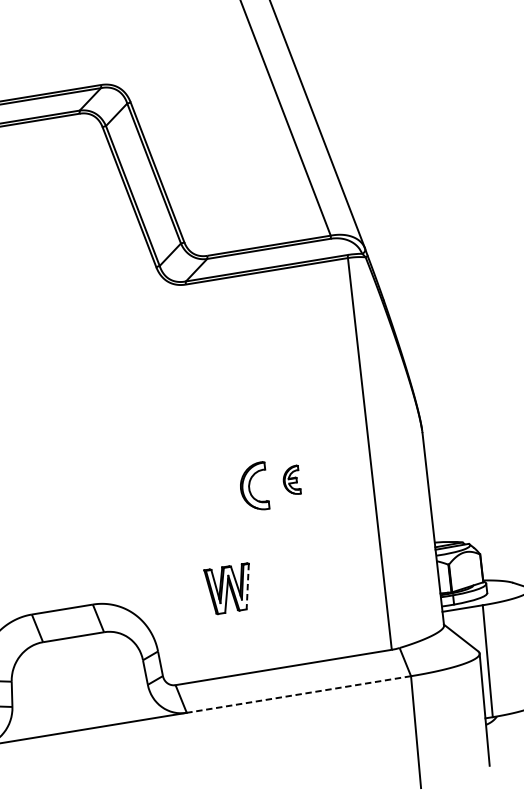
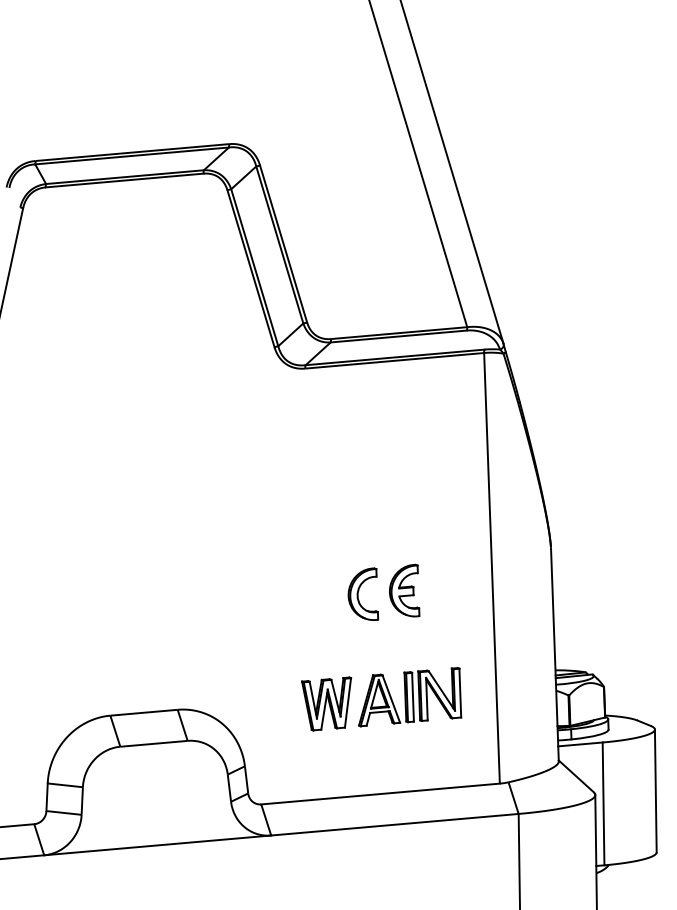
part: (291, 480) -> (404, 590), size x1.67
part: (304, 577) -> (410, 697), added
line: (248, 586) -> (348, 702), dashed -> solid
line: (298, 694) -> (394, 824), dashed -> solid

